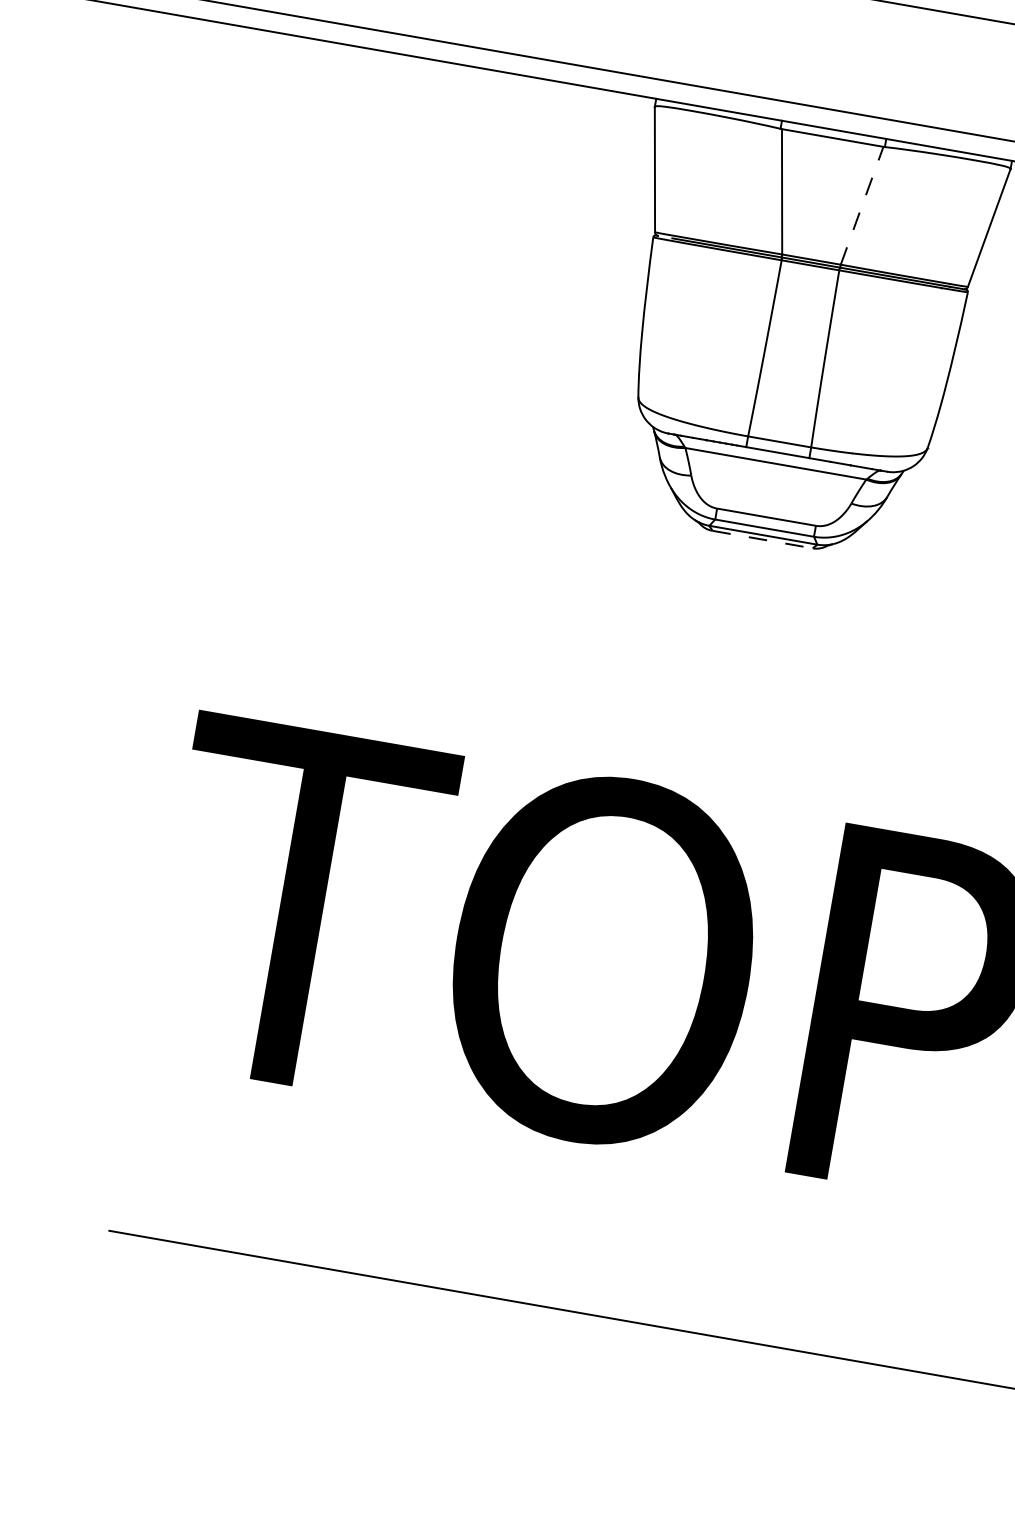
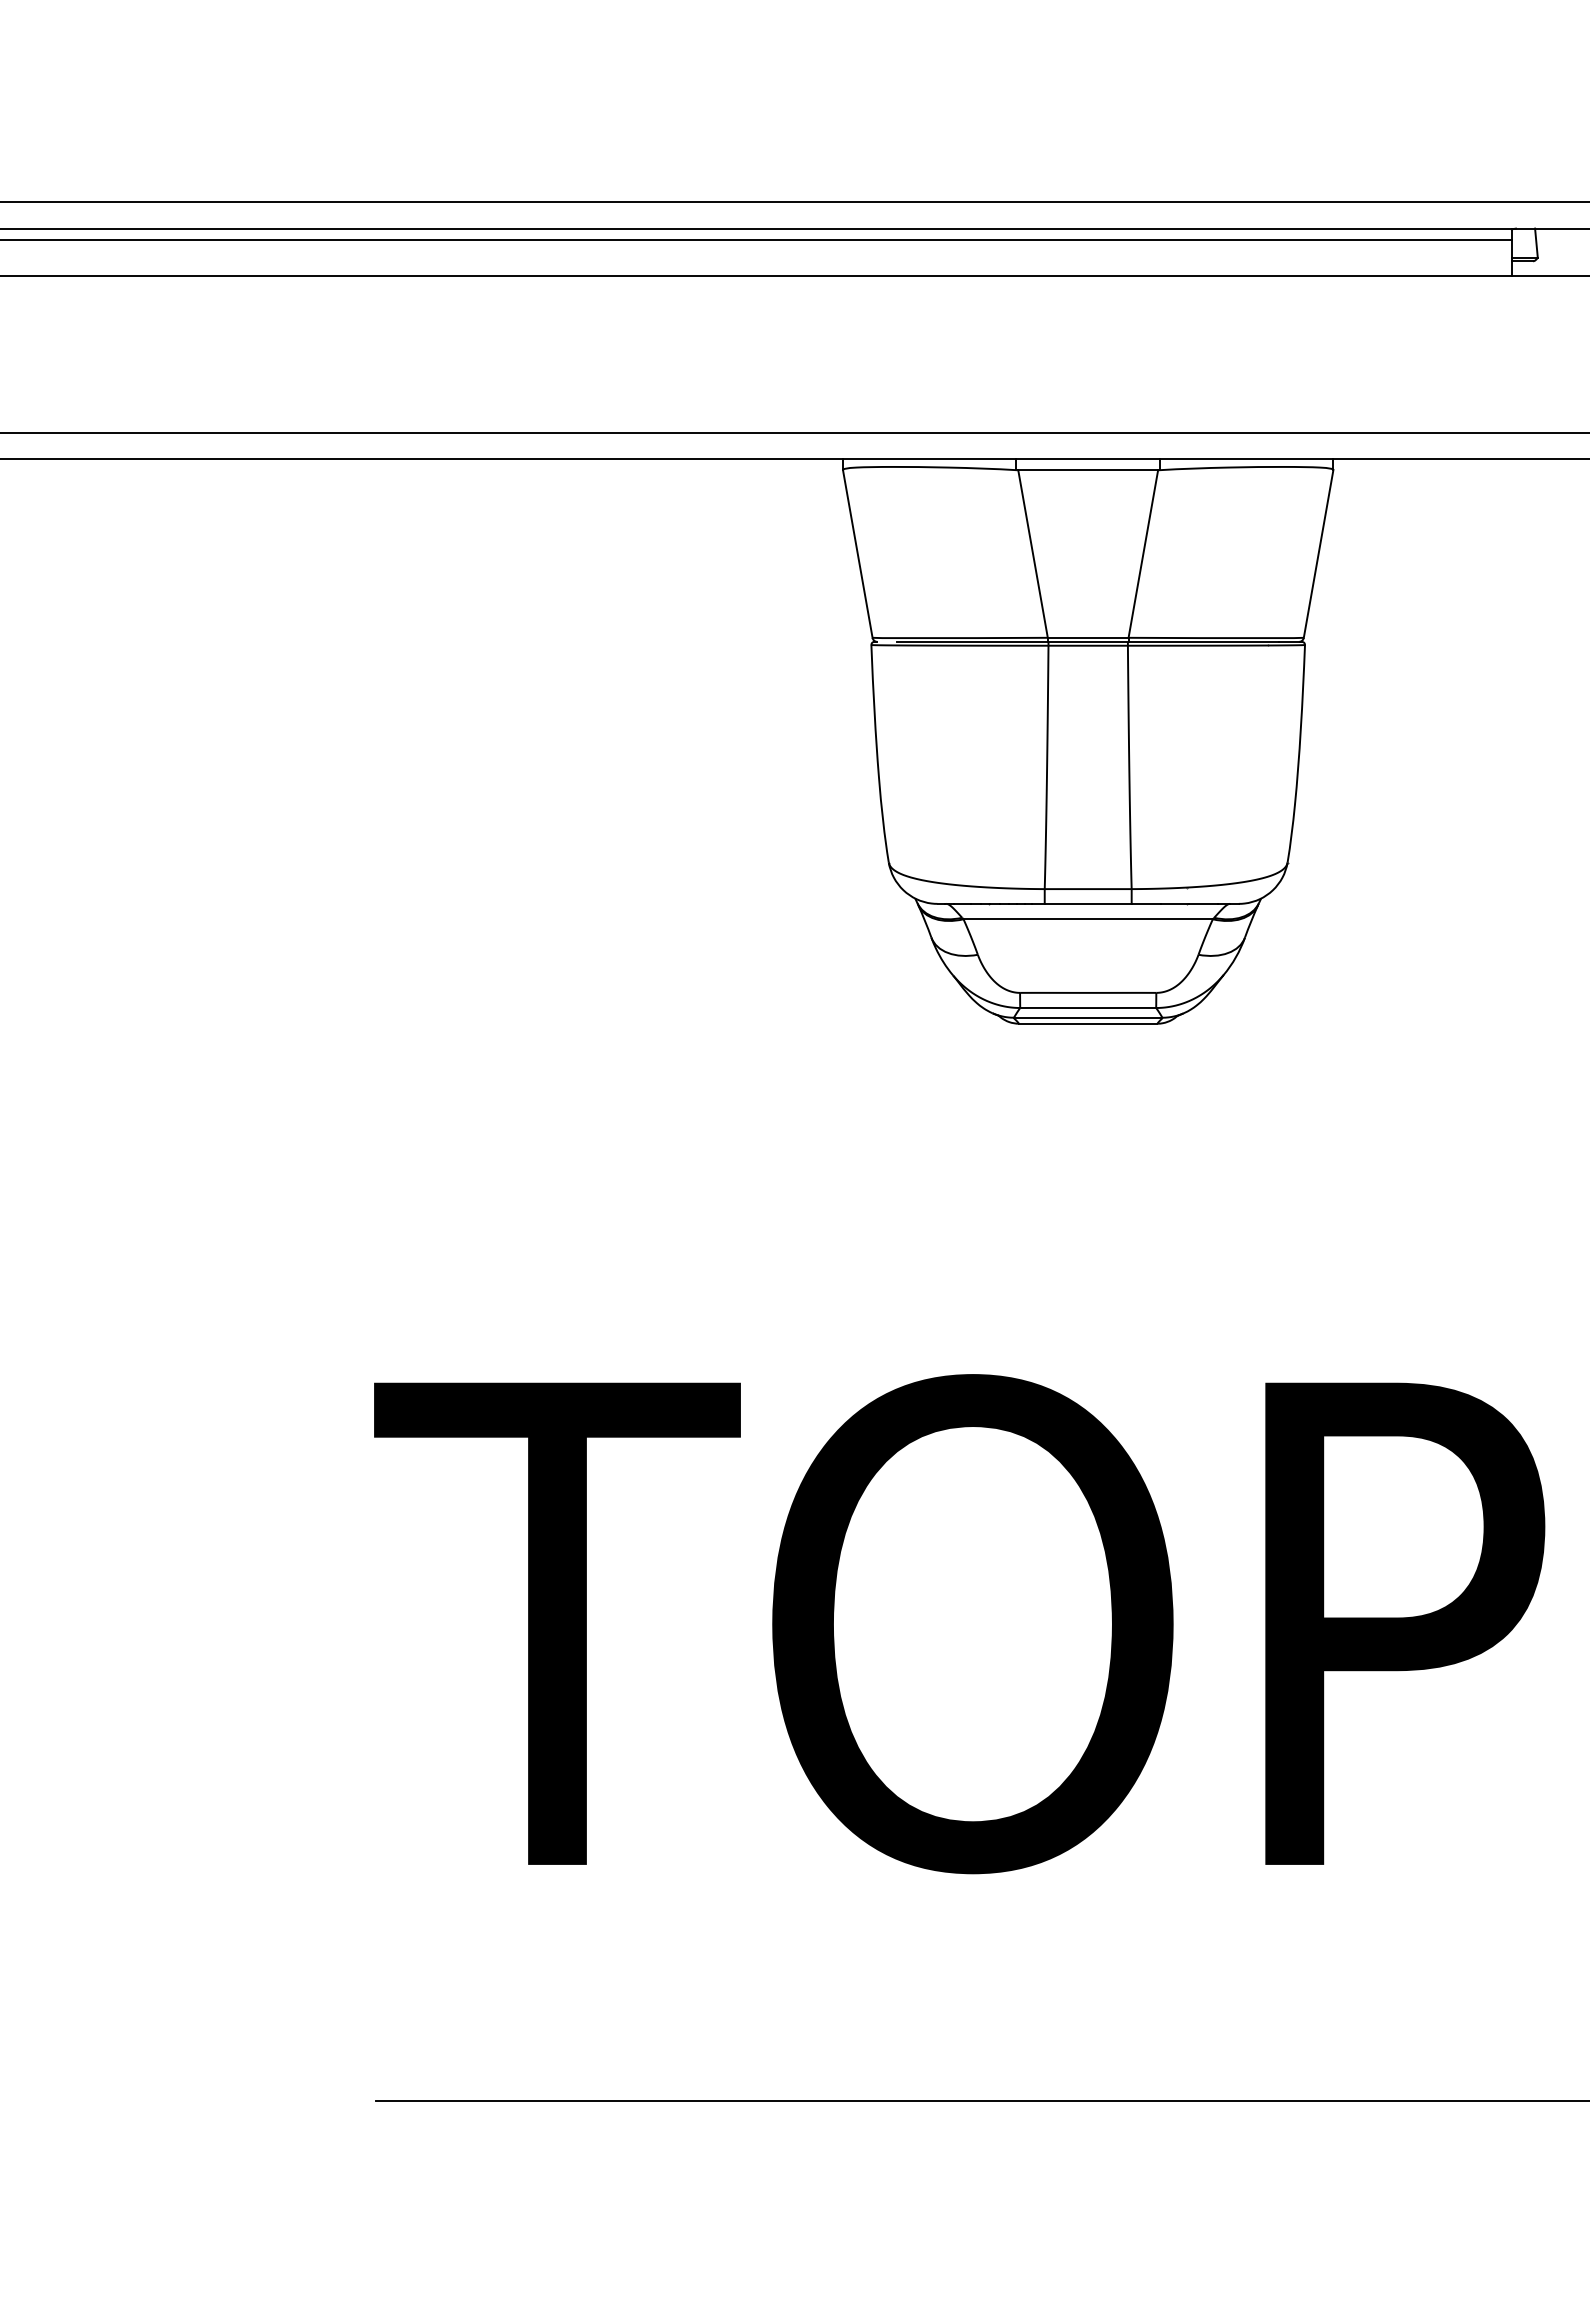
line: (862, 205) -> (1143, 553), dashed -> solid
line: (762, 539) -> (1088, 1023), dashed -> solid

